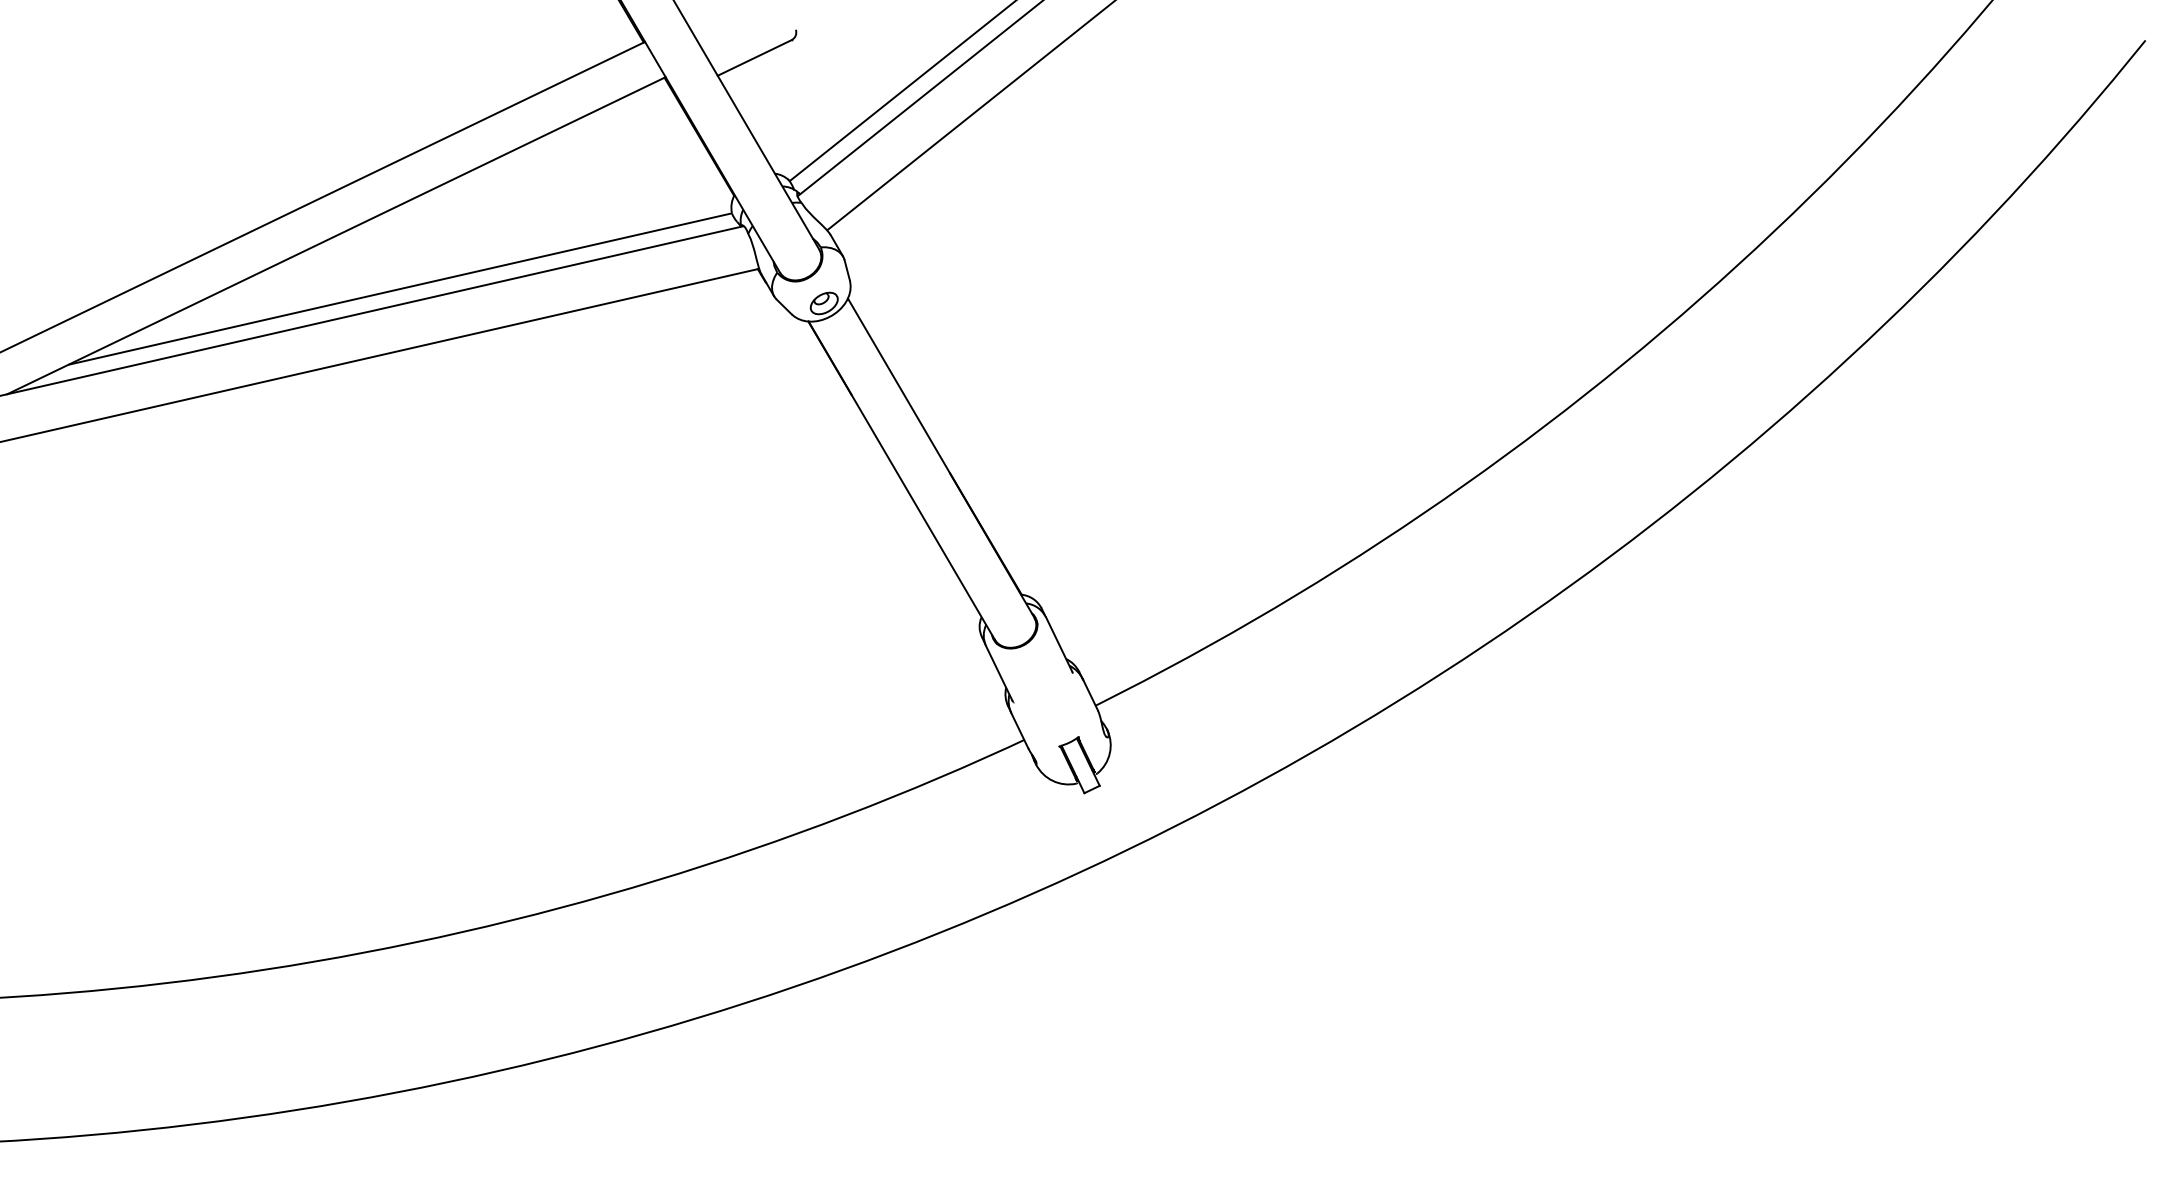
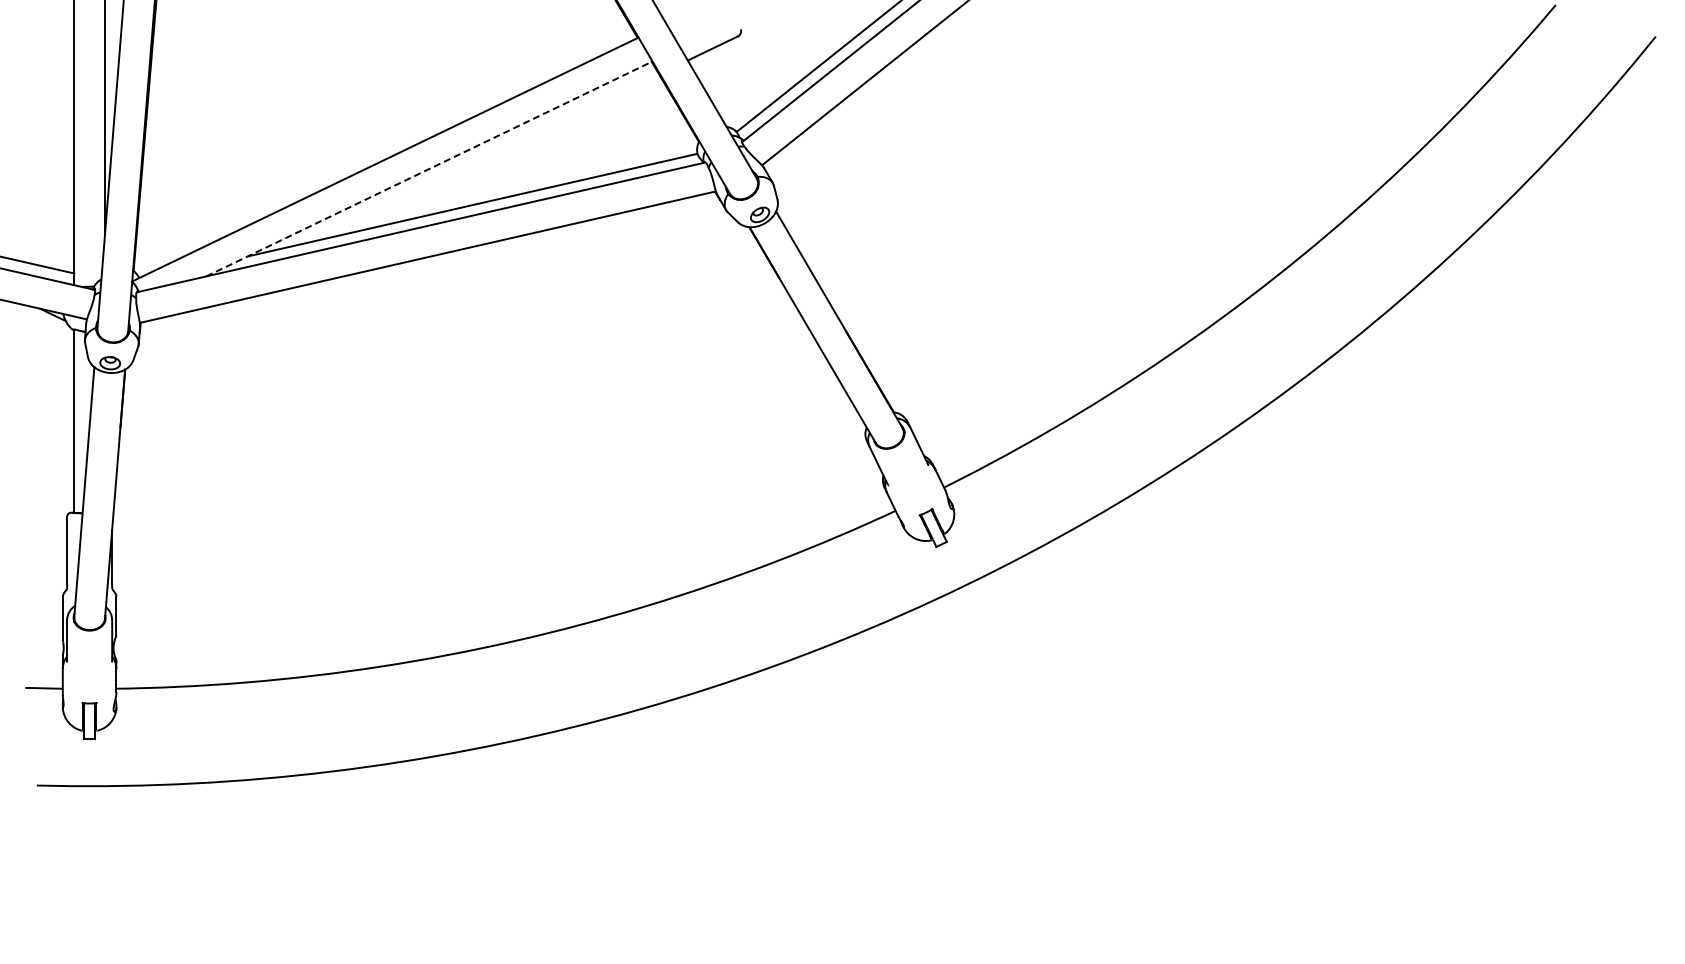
line: (336, 236) -> (429, 169), solid -> dashed

